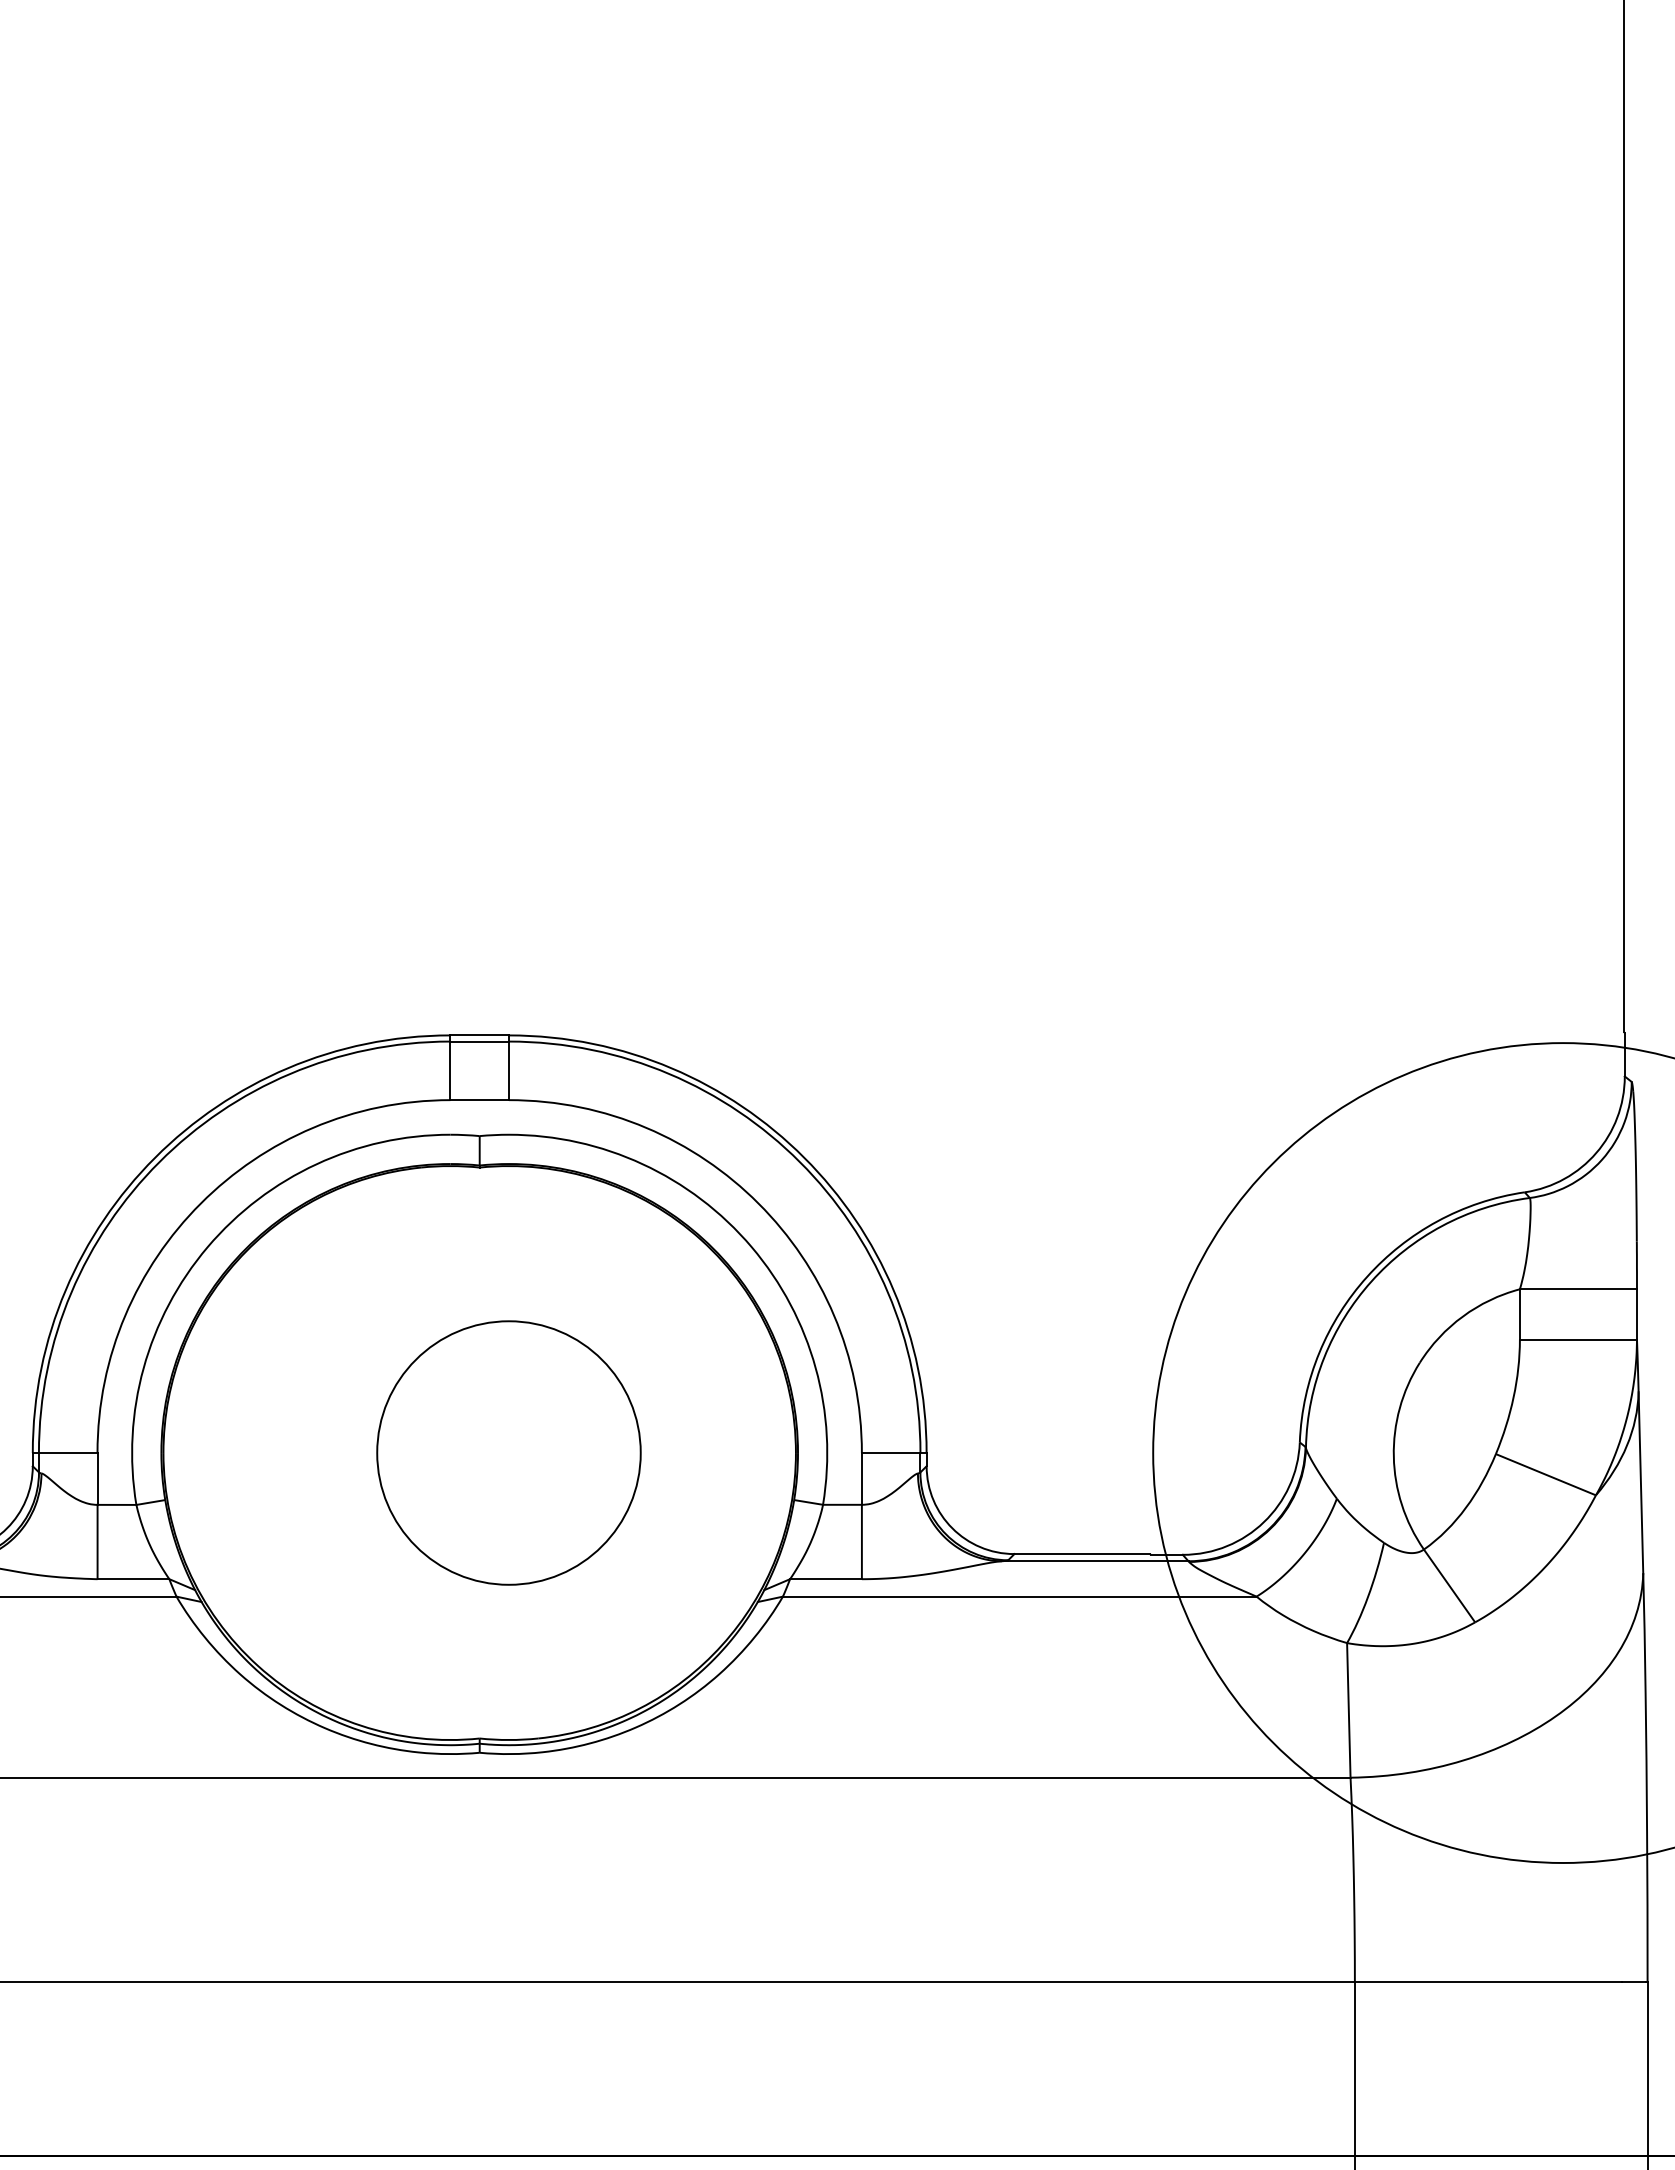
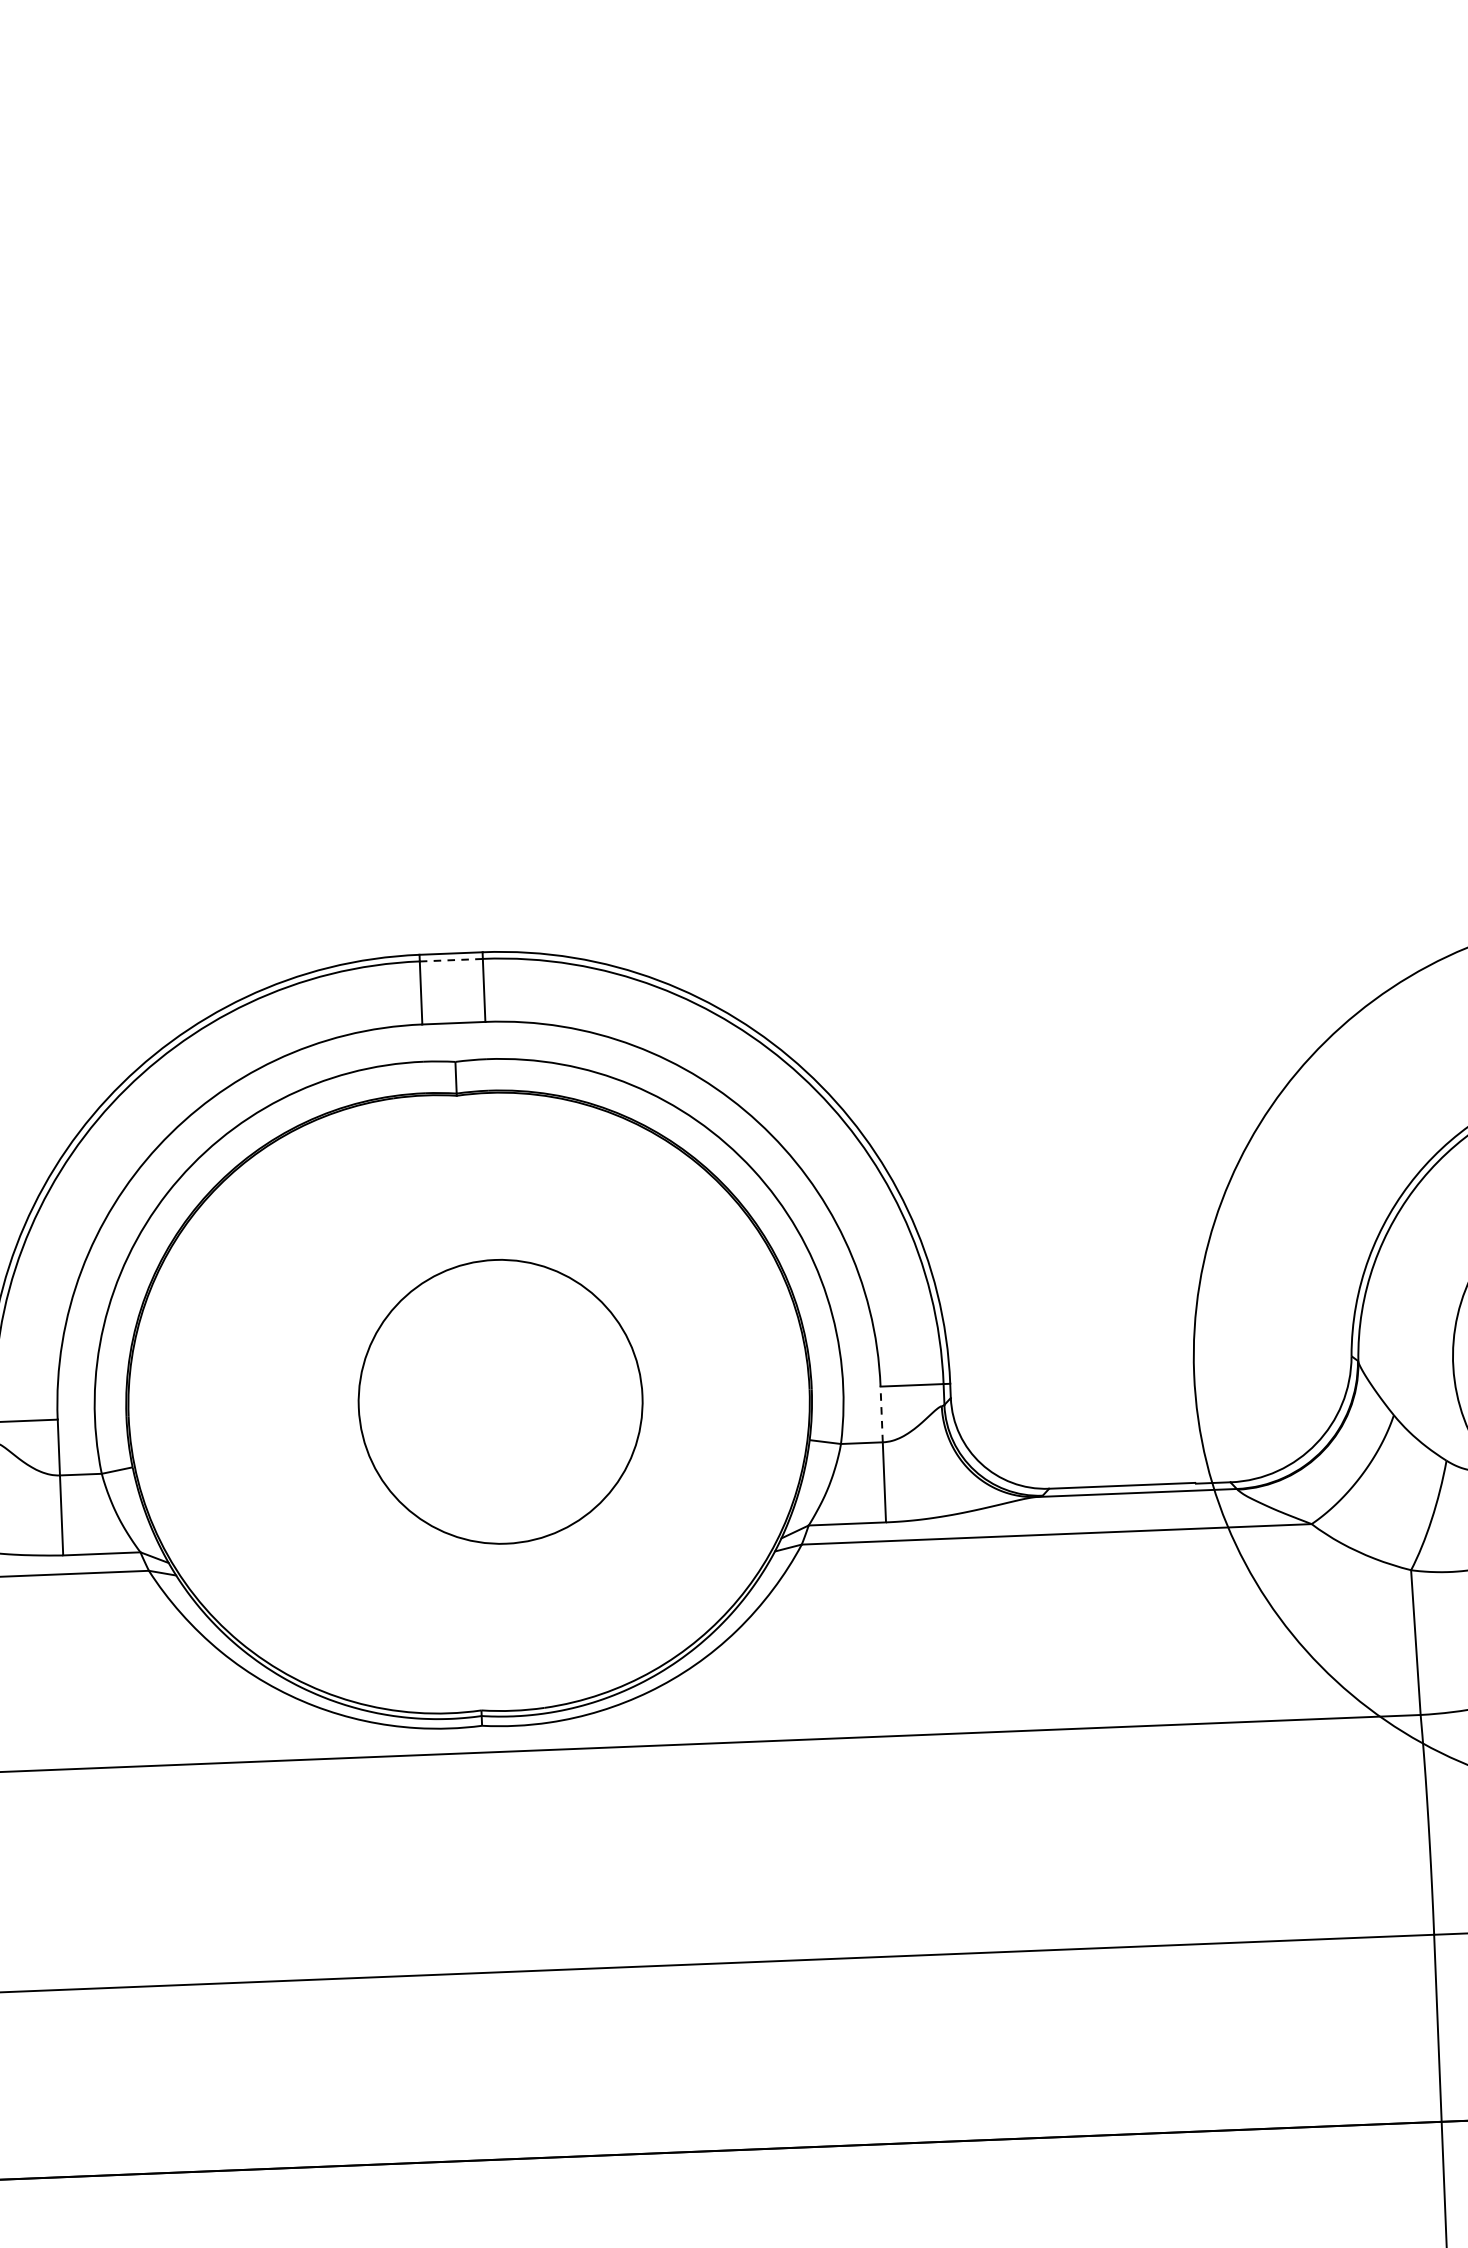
line: (480, 1041) -> (452, 960), solid -> dashed
line: (861, 1478) -> (881, 1414), solid -> dashed

